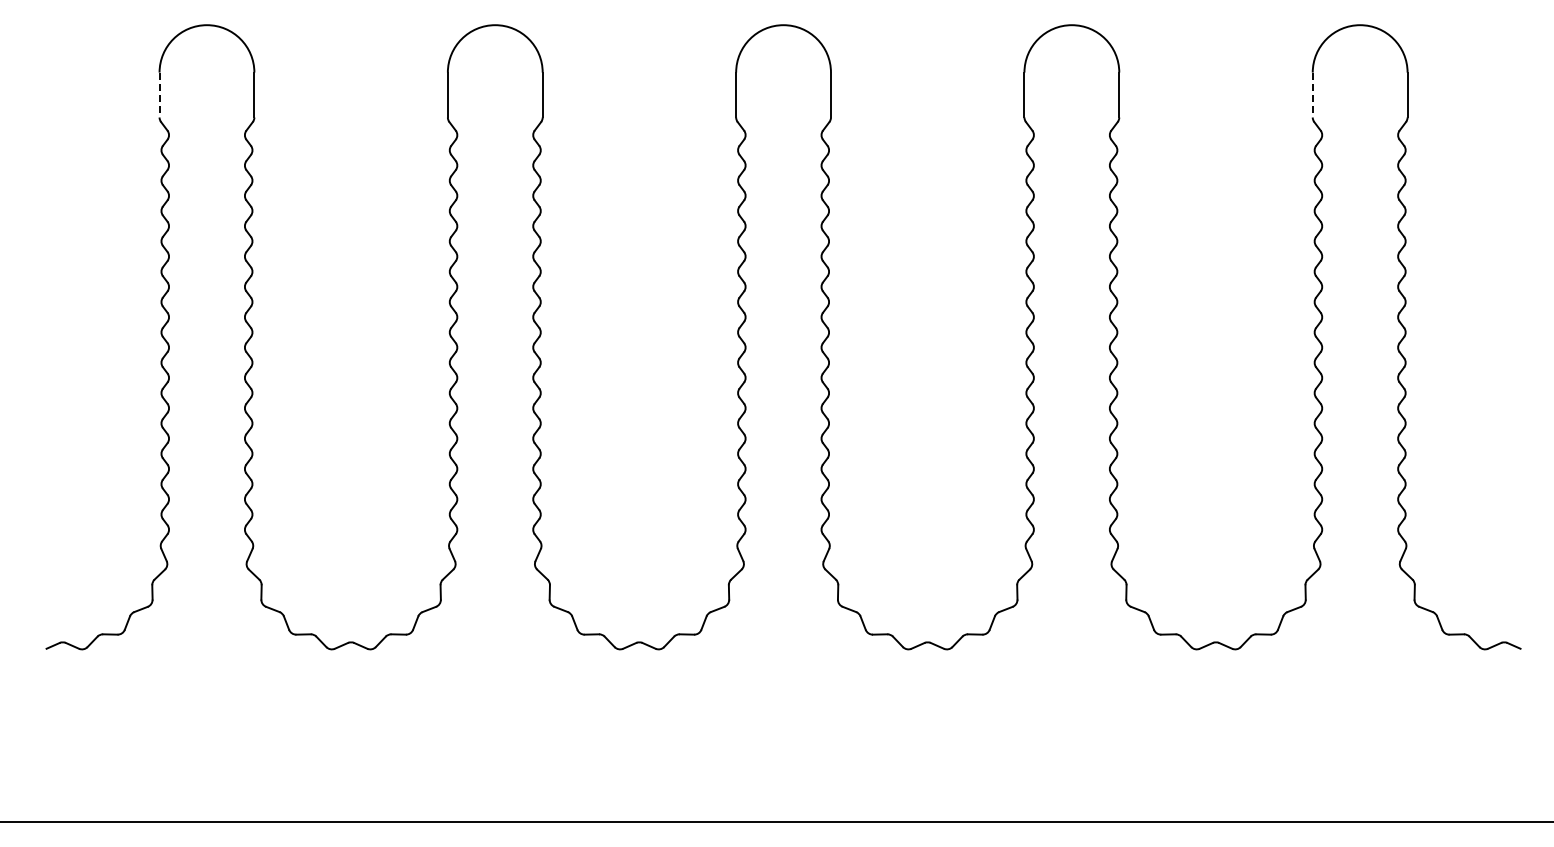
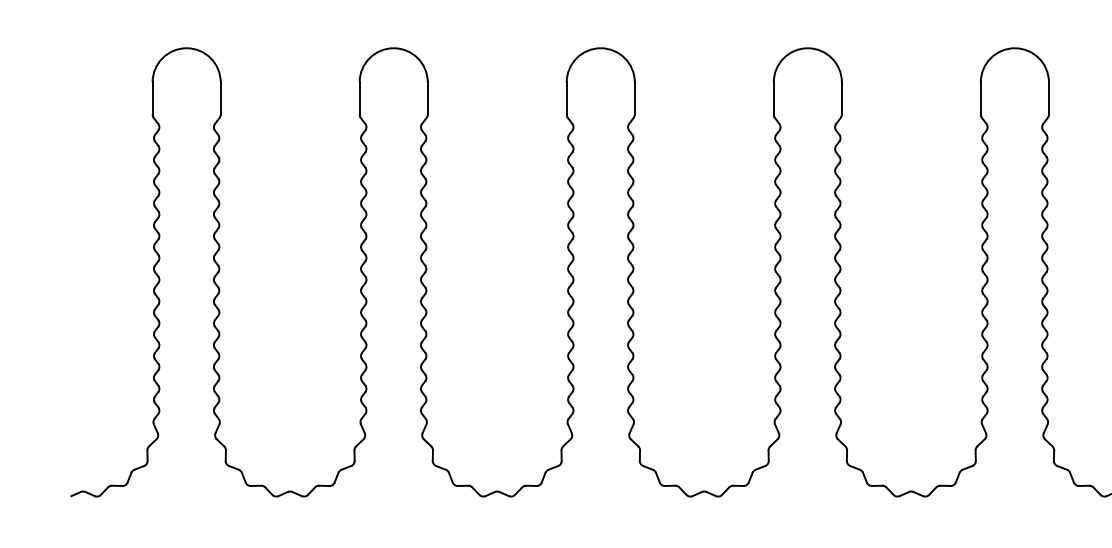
line: (159, 95) -> (152, 98), dashed -> solid
line: (1312, 95) -> (980, 98), dashed -> solid

